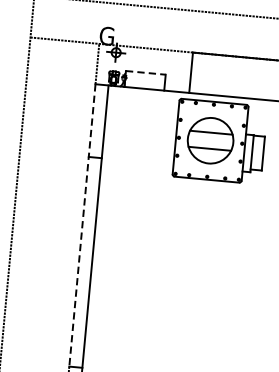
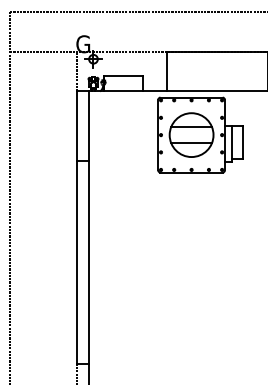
line: (146, 72) -> (124, 75), dashed -> solid
line: (82, 225) -> (76, 227), dashed -> solid

